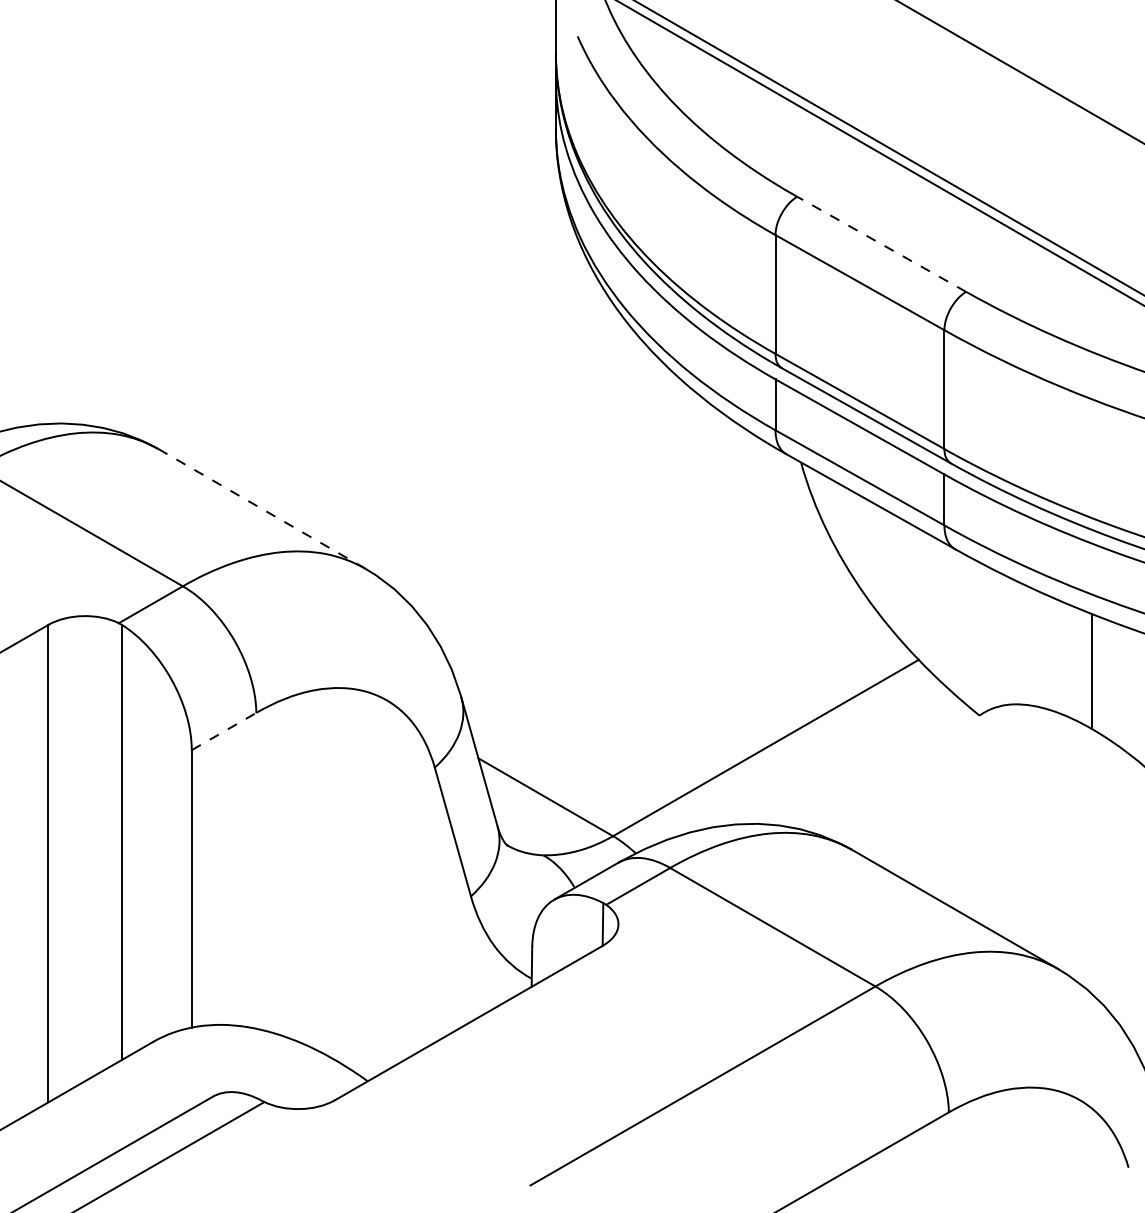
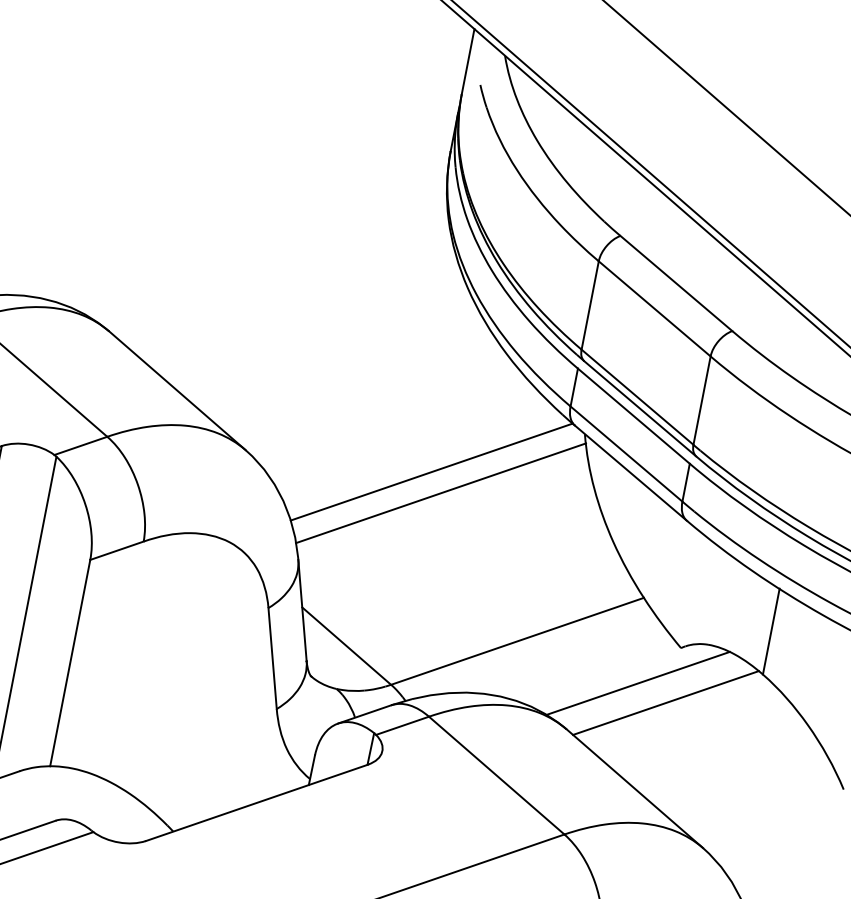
line: (881, 244) -> (676, 283), dashed -> solid
line: (261, 508) -> (177, 390), dashed -> solid
line: (611, 549) -> (431, 471), added
line: (629, 575) -> (441, 493), added
line: (224, 731) -> (117, 550), dashed -> solid
line: (932, 771) -> (637, 682), added
line: (973, 790) -> (665, 702), added

